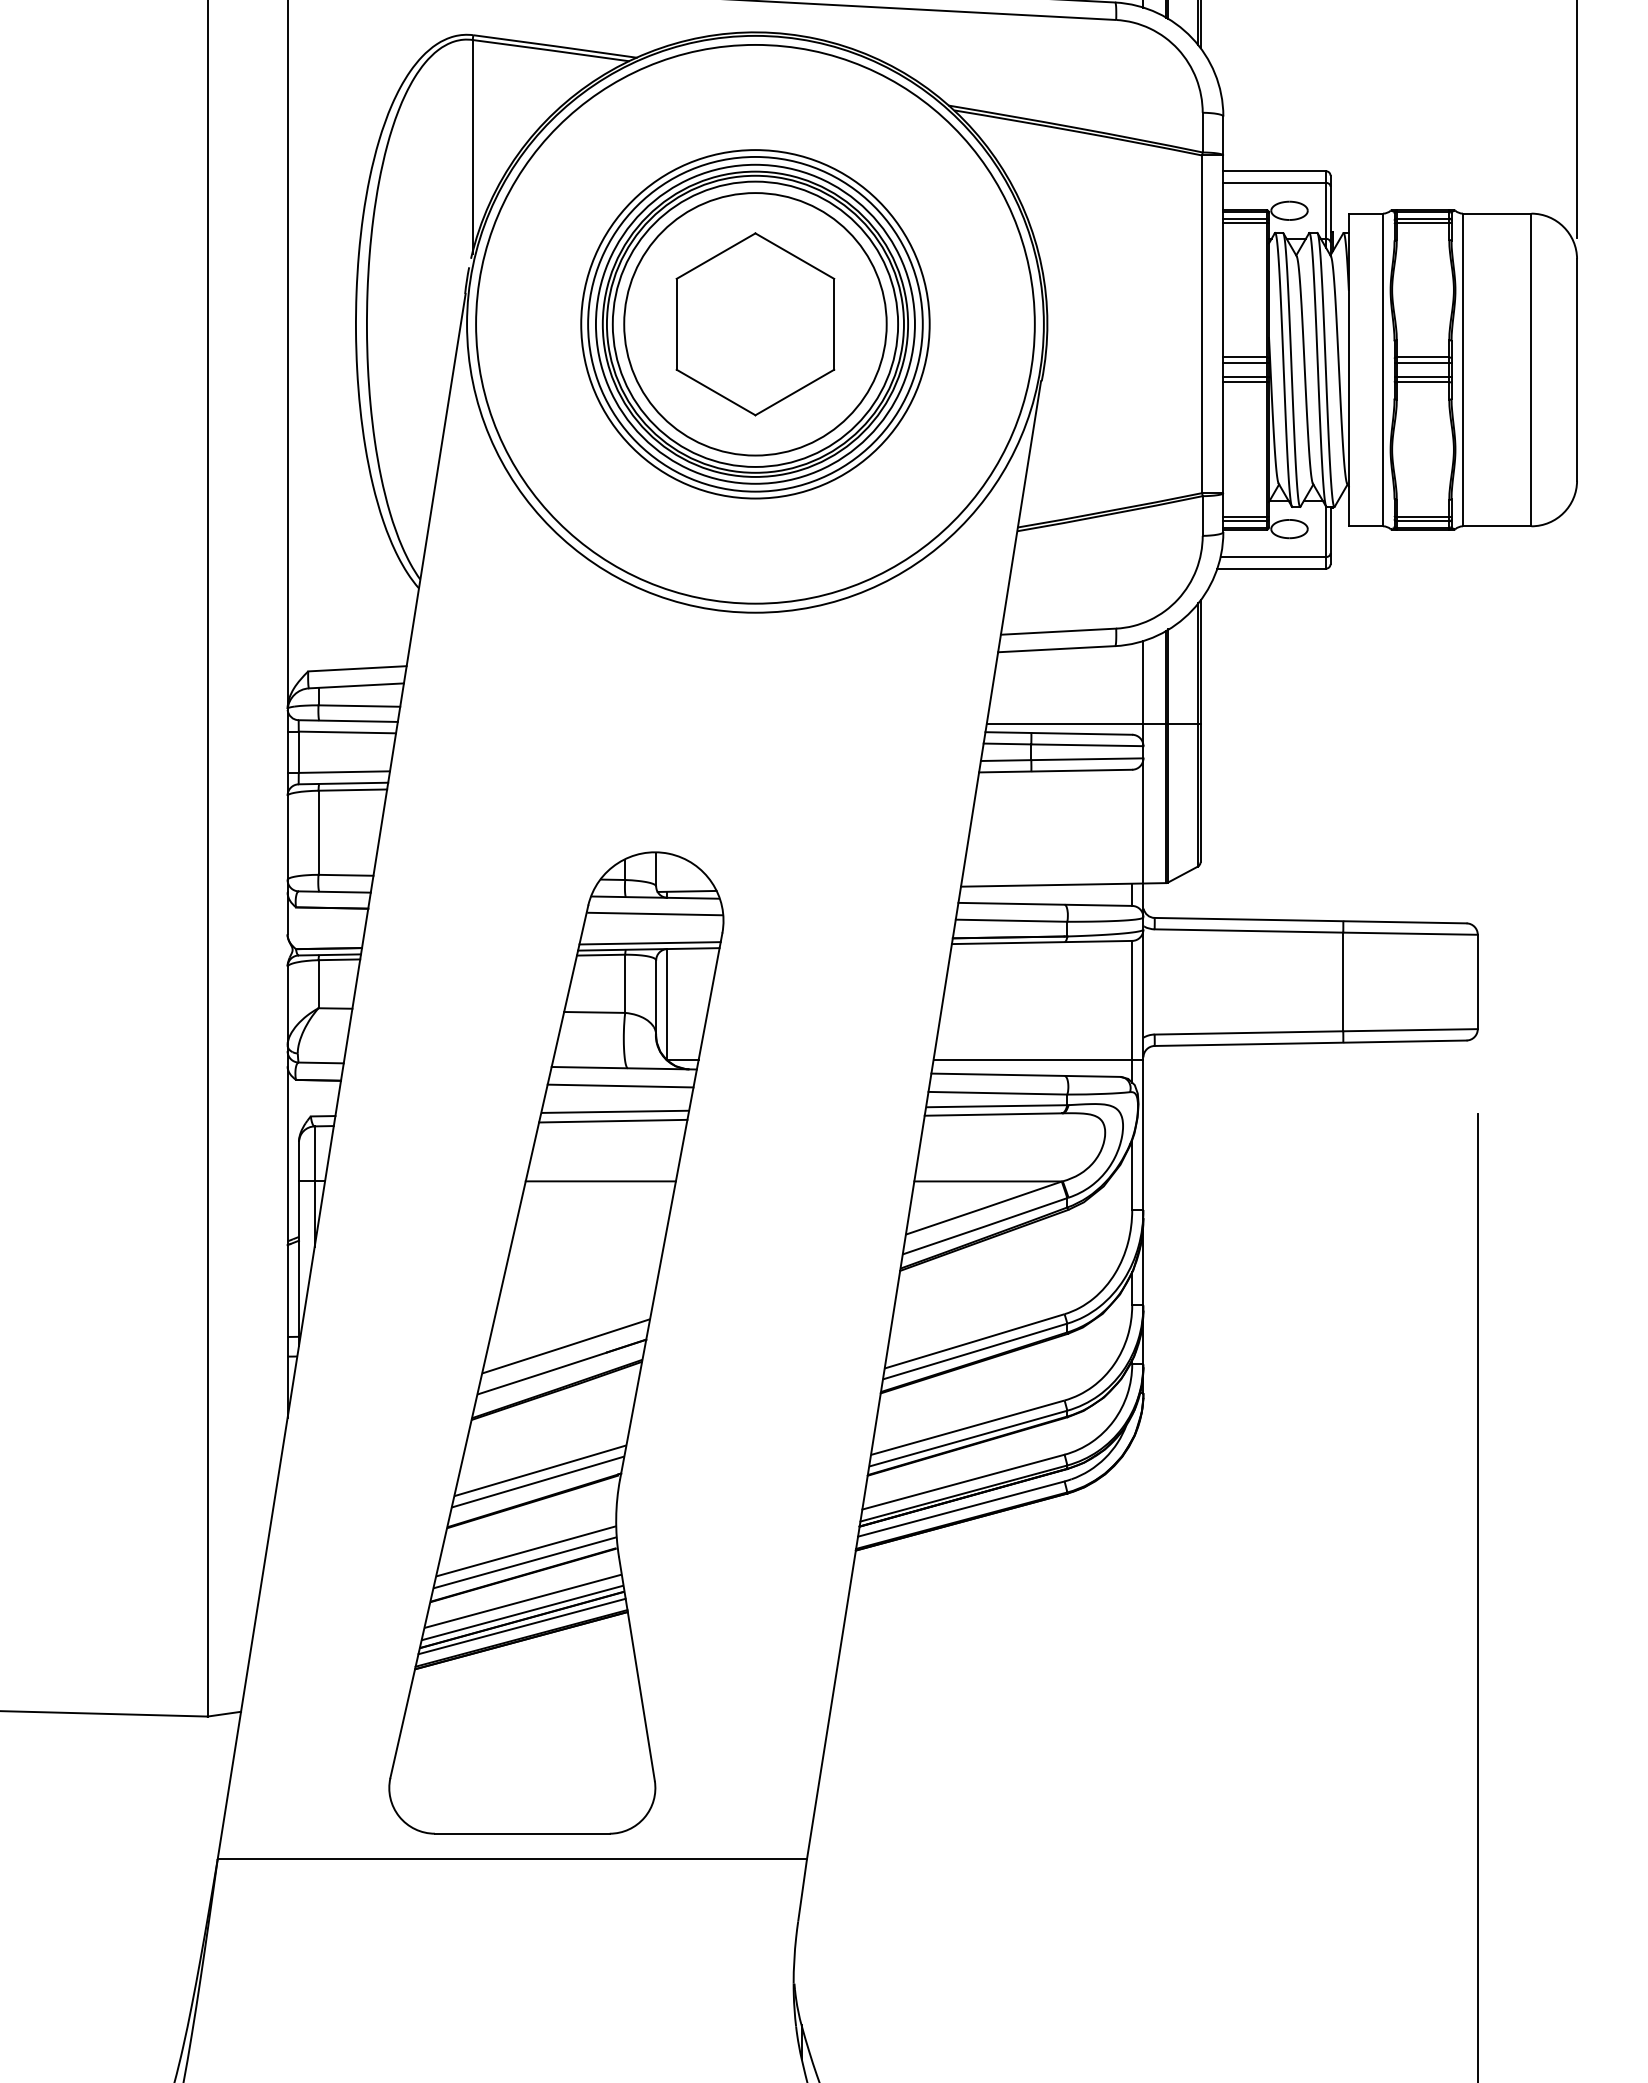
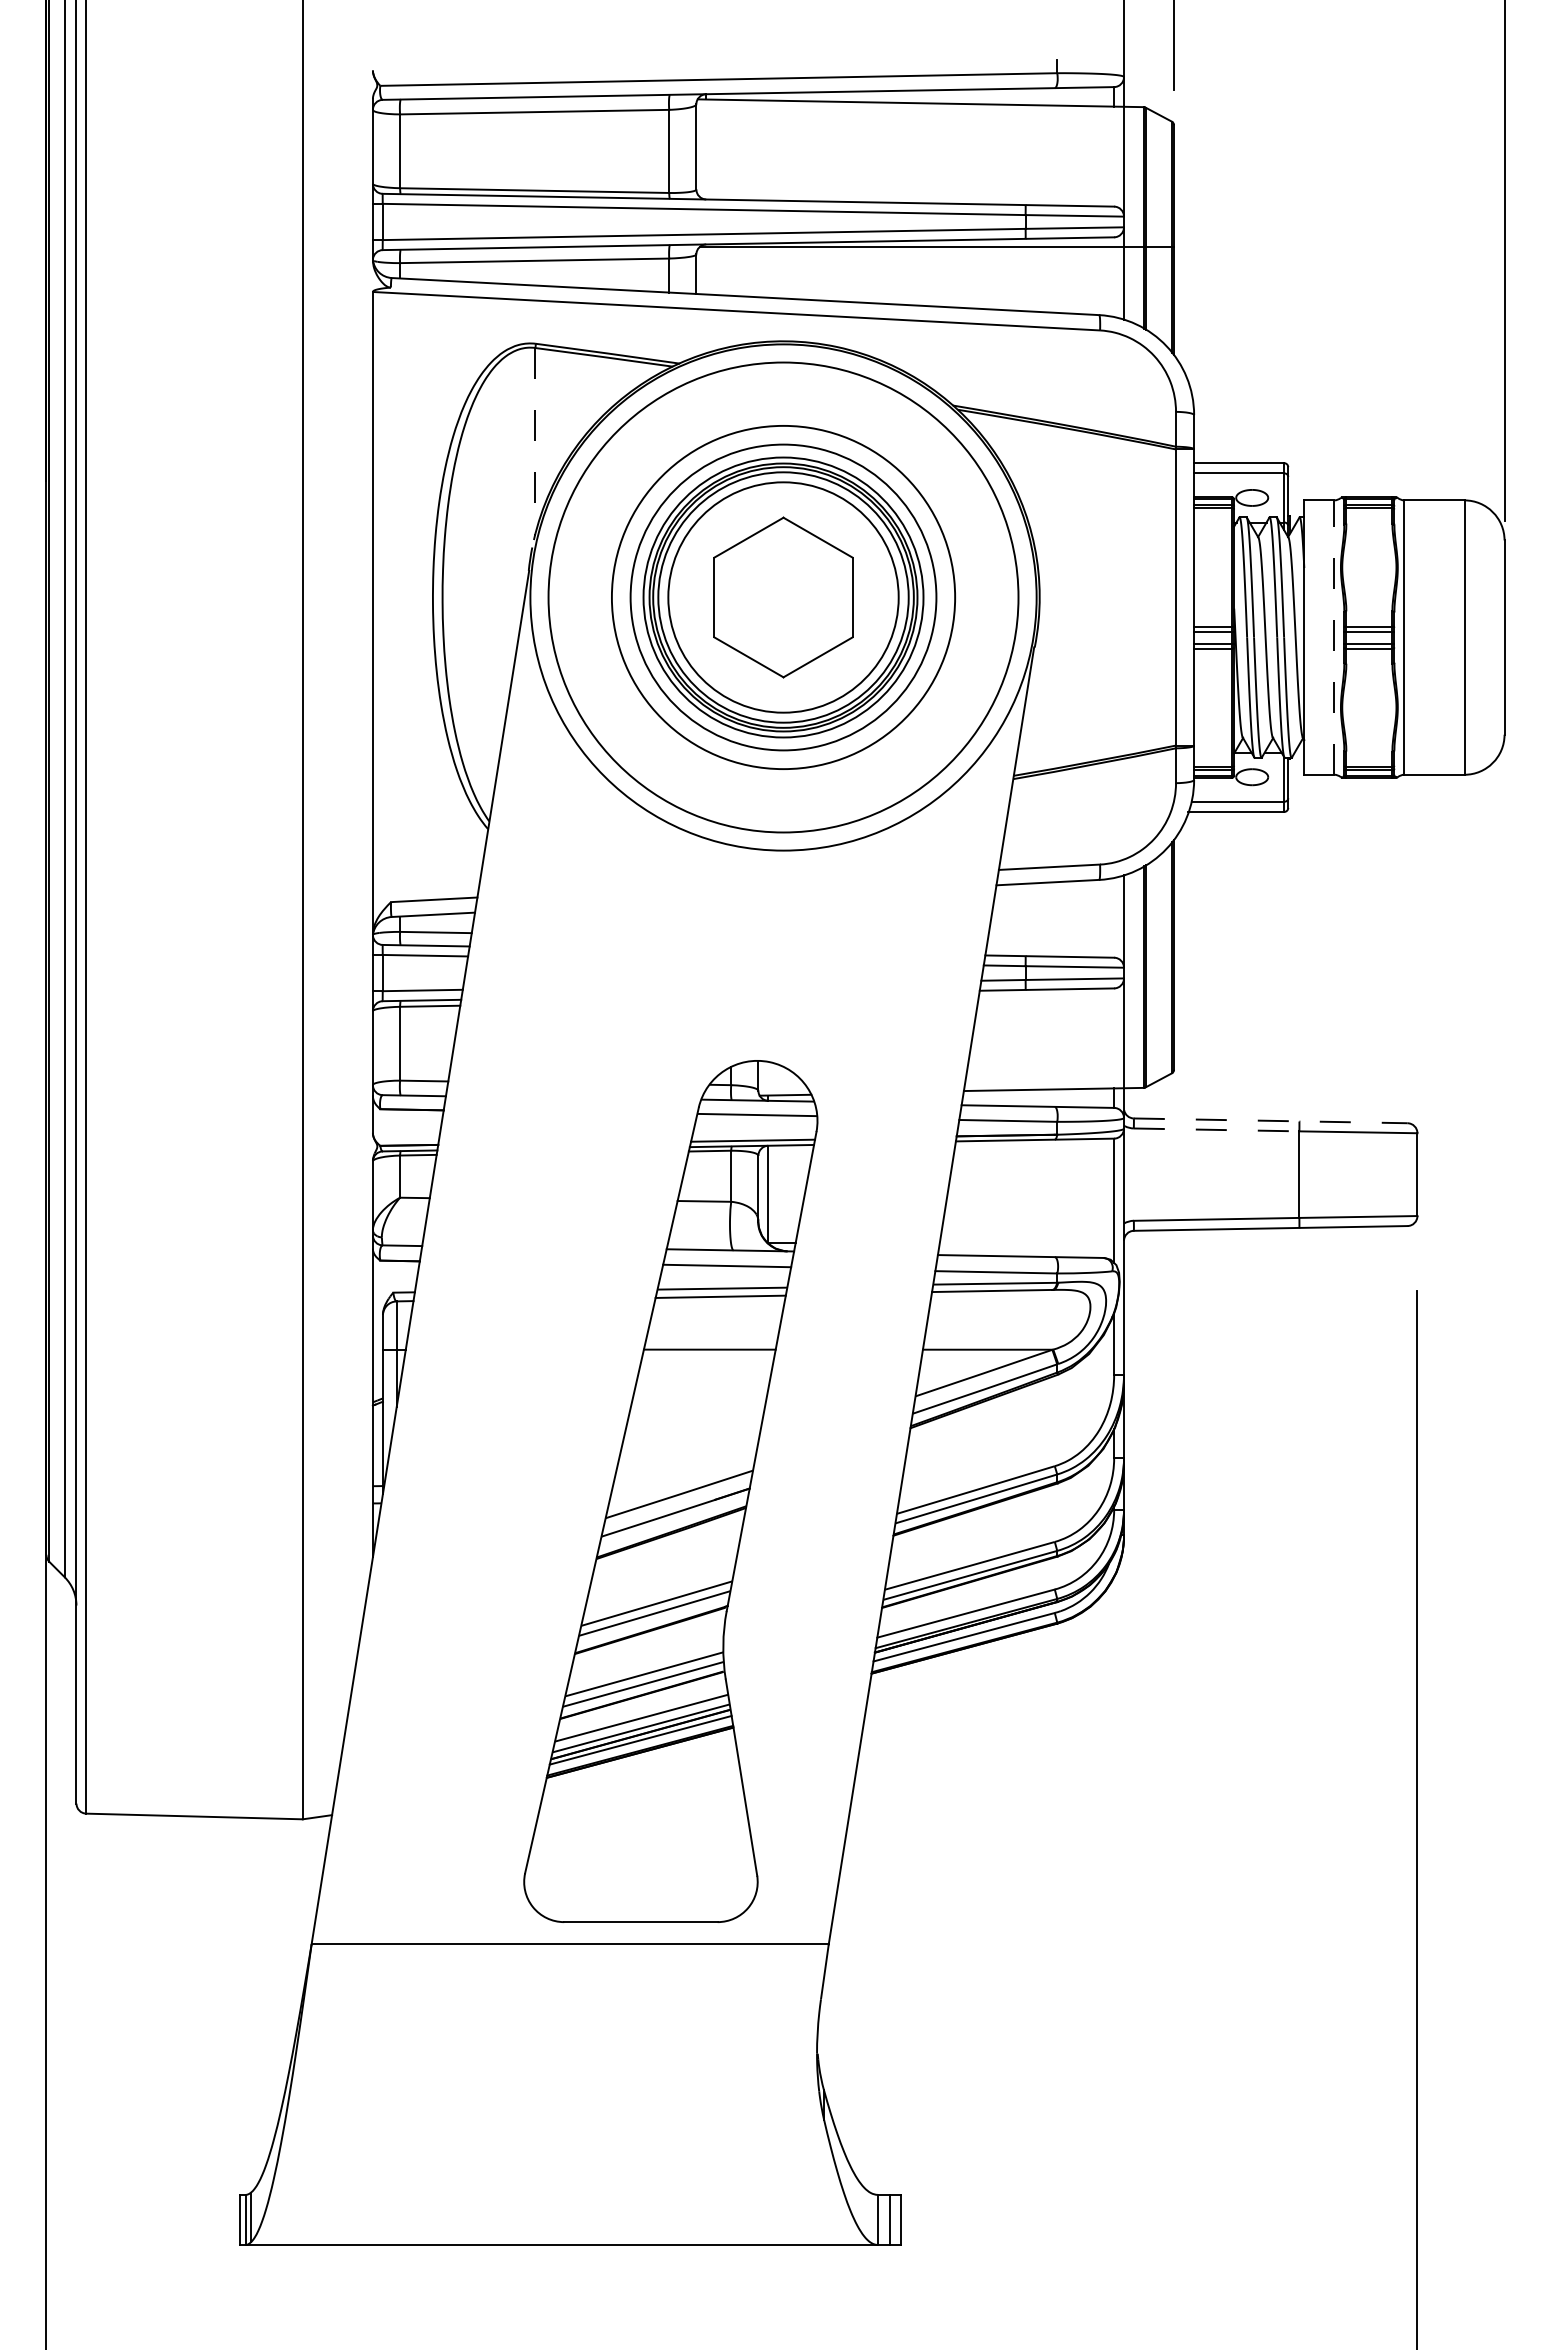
line: (472, 146) -> (535, 441), solid -> dashed
circle: (755, 324) -> (783, 597), size x0.7
circle: (755, 324) -> (783, 597), size x1.6
line: (1383, 369) -> (1334, 637), solid -> dashed
line: (1093, 724) -> (1080, 948), removed
line: (1310, 920) -> (1270, 1120), solid -> dashed
line: (1248, 930) -> (1216, 1129), solid -> dashed
line: (1038, 1060) -> (1031, 1243), removed
part: (556, 1343) -> (670, 1491), moved

